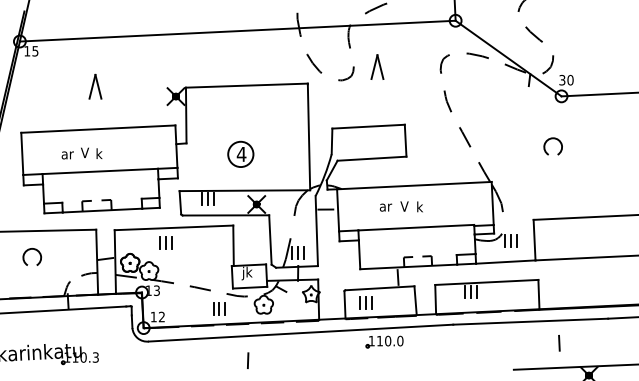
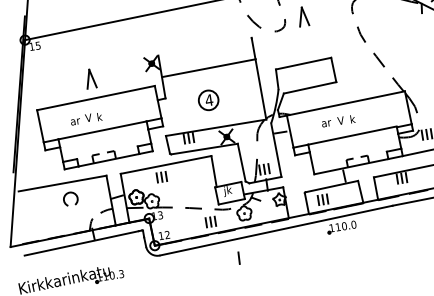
line: (246, 85) -> (208, 68), moved
part: (95, 86) -> (90, 78), moved
part: (34, 250) -> (71, 193), moved

